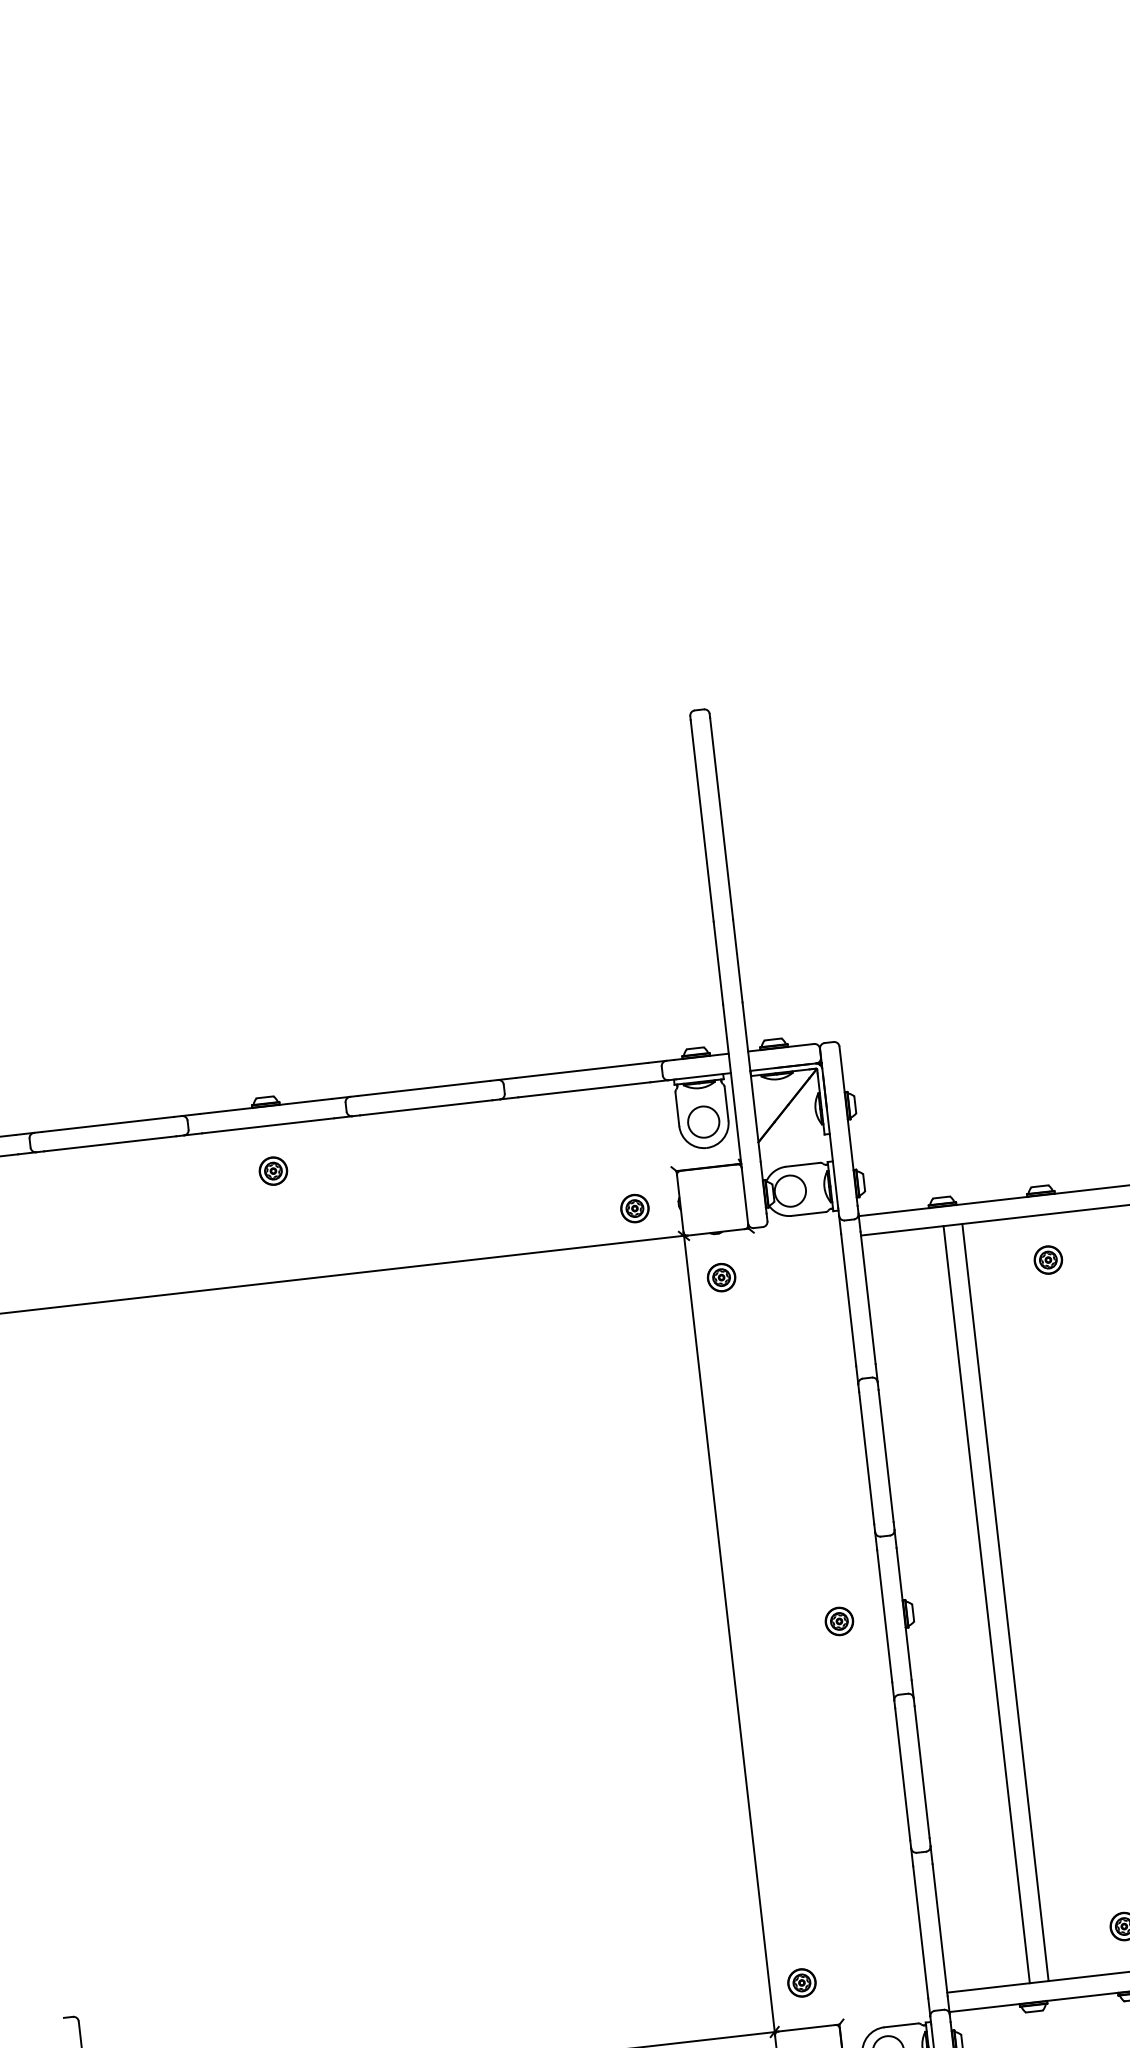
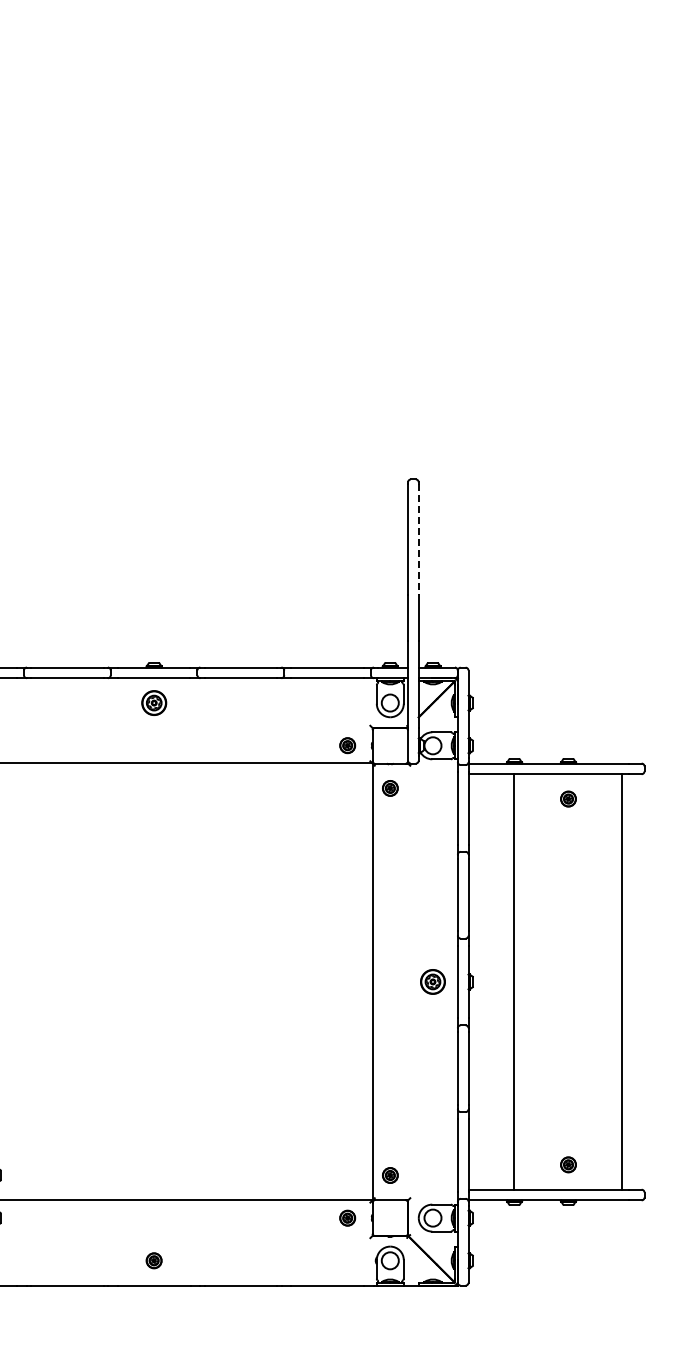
line: (721, 820) -> (418, 540), solid -> dashed
part: (272, 1170) -> (153, 702), size x1.6
line: (1006, 1601) -> (524, 981), removed
part: (838, 1620) -> (432, 981), size x1.6

